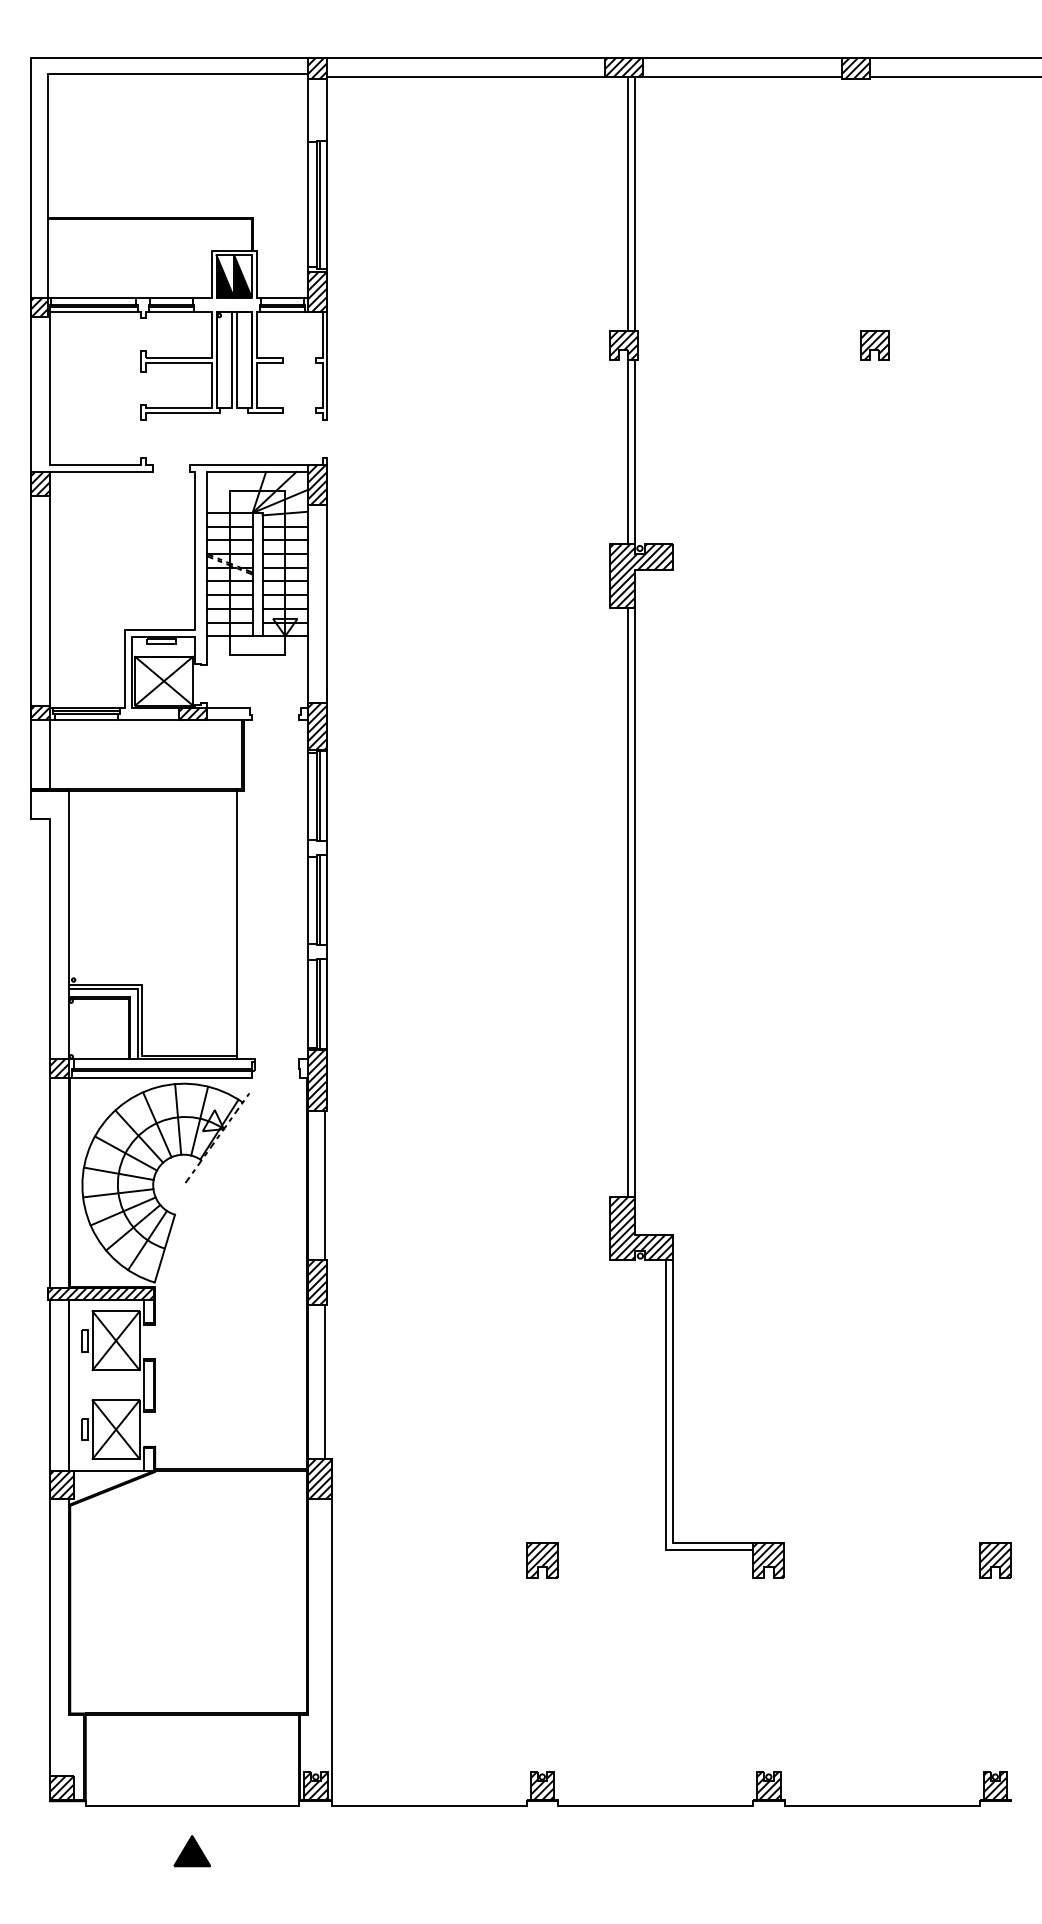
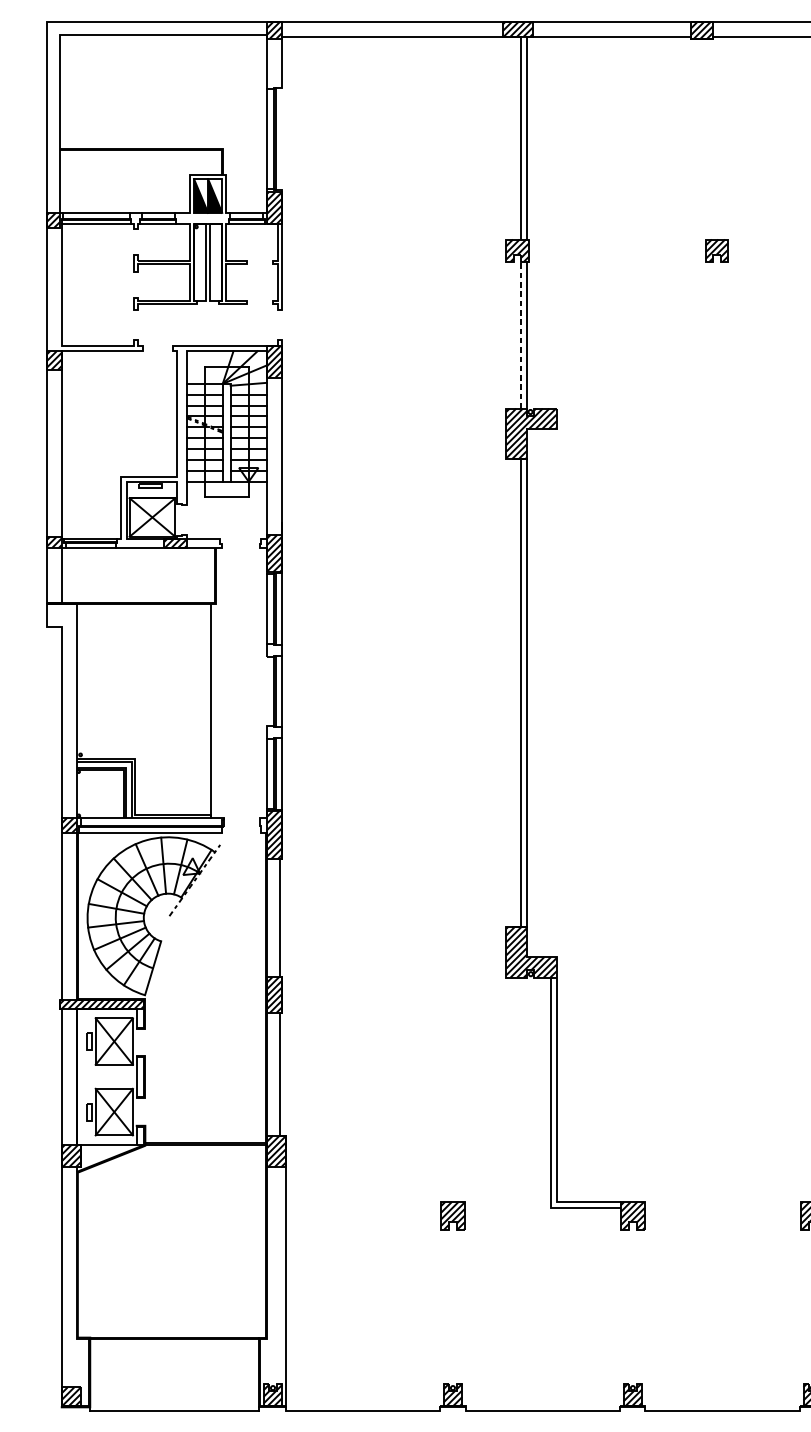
line: (326, 204) -> (281, 138), removed
line: (628, 451) -> (521, 334), solid -> dashed
line: (308, 899) -> (267, 690), removed

